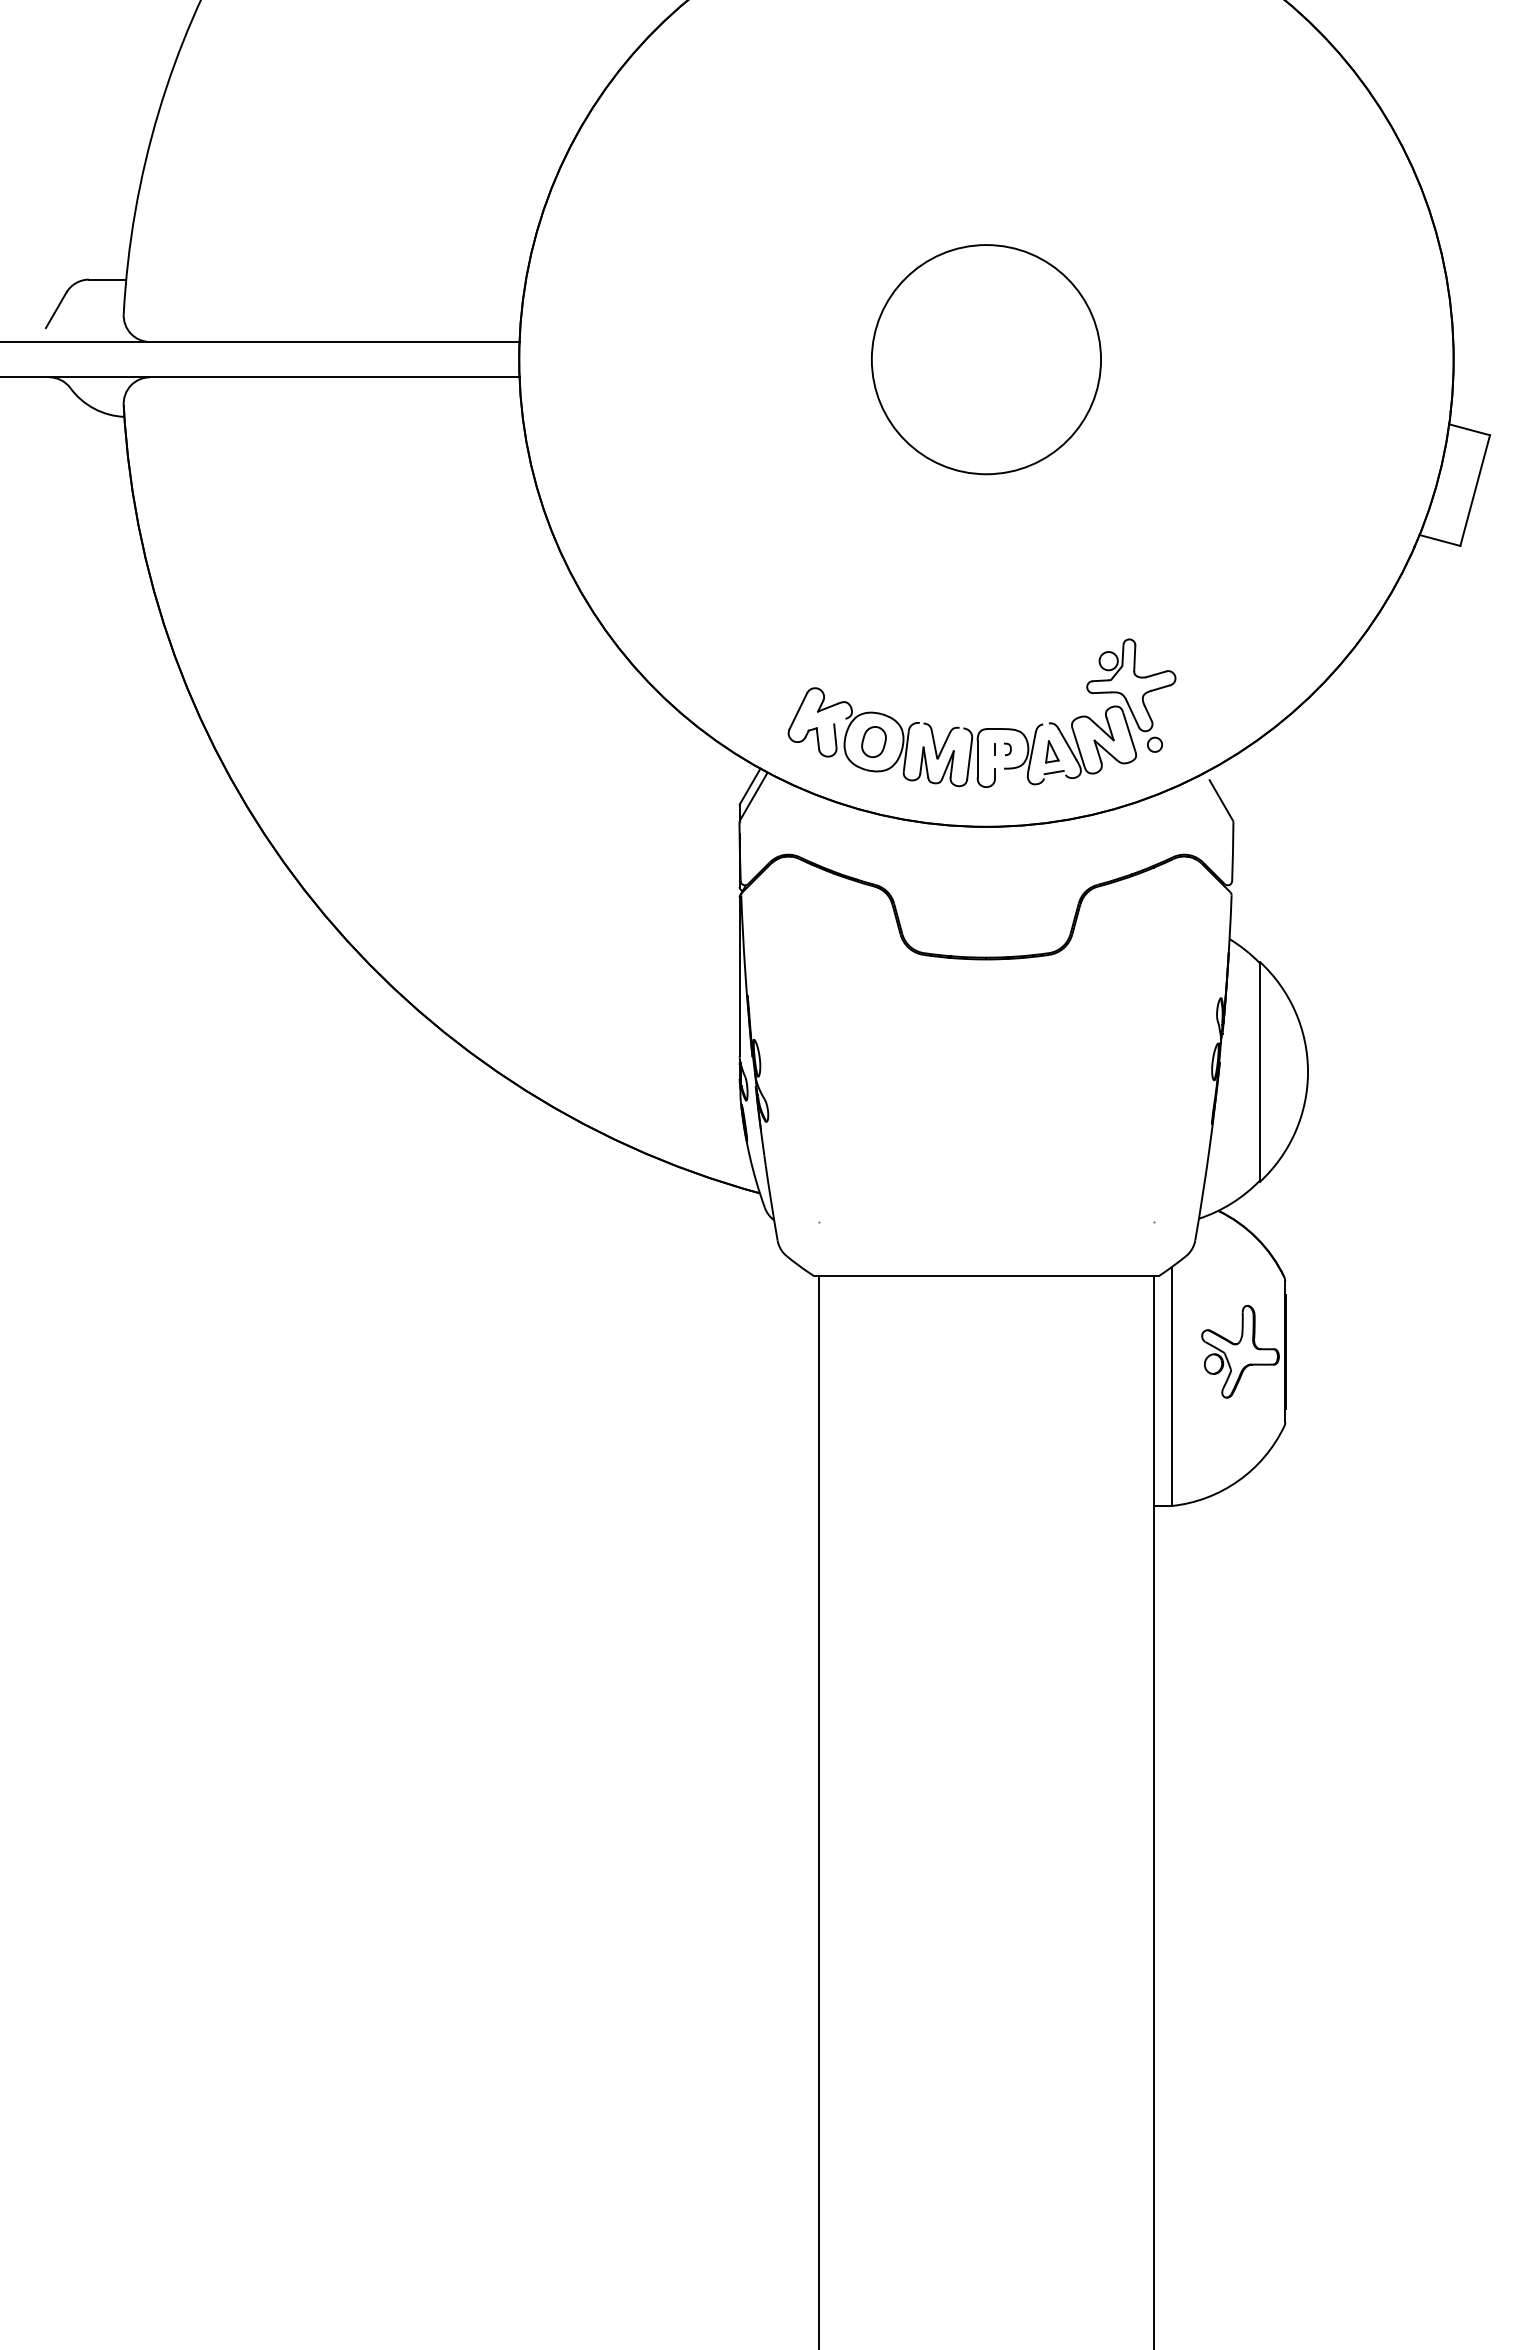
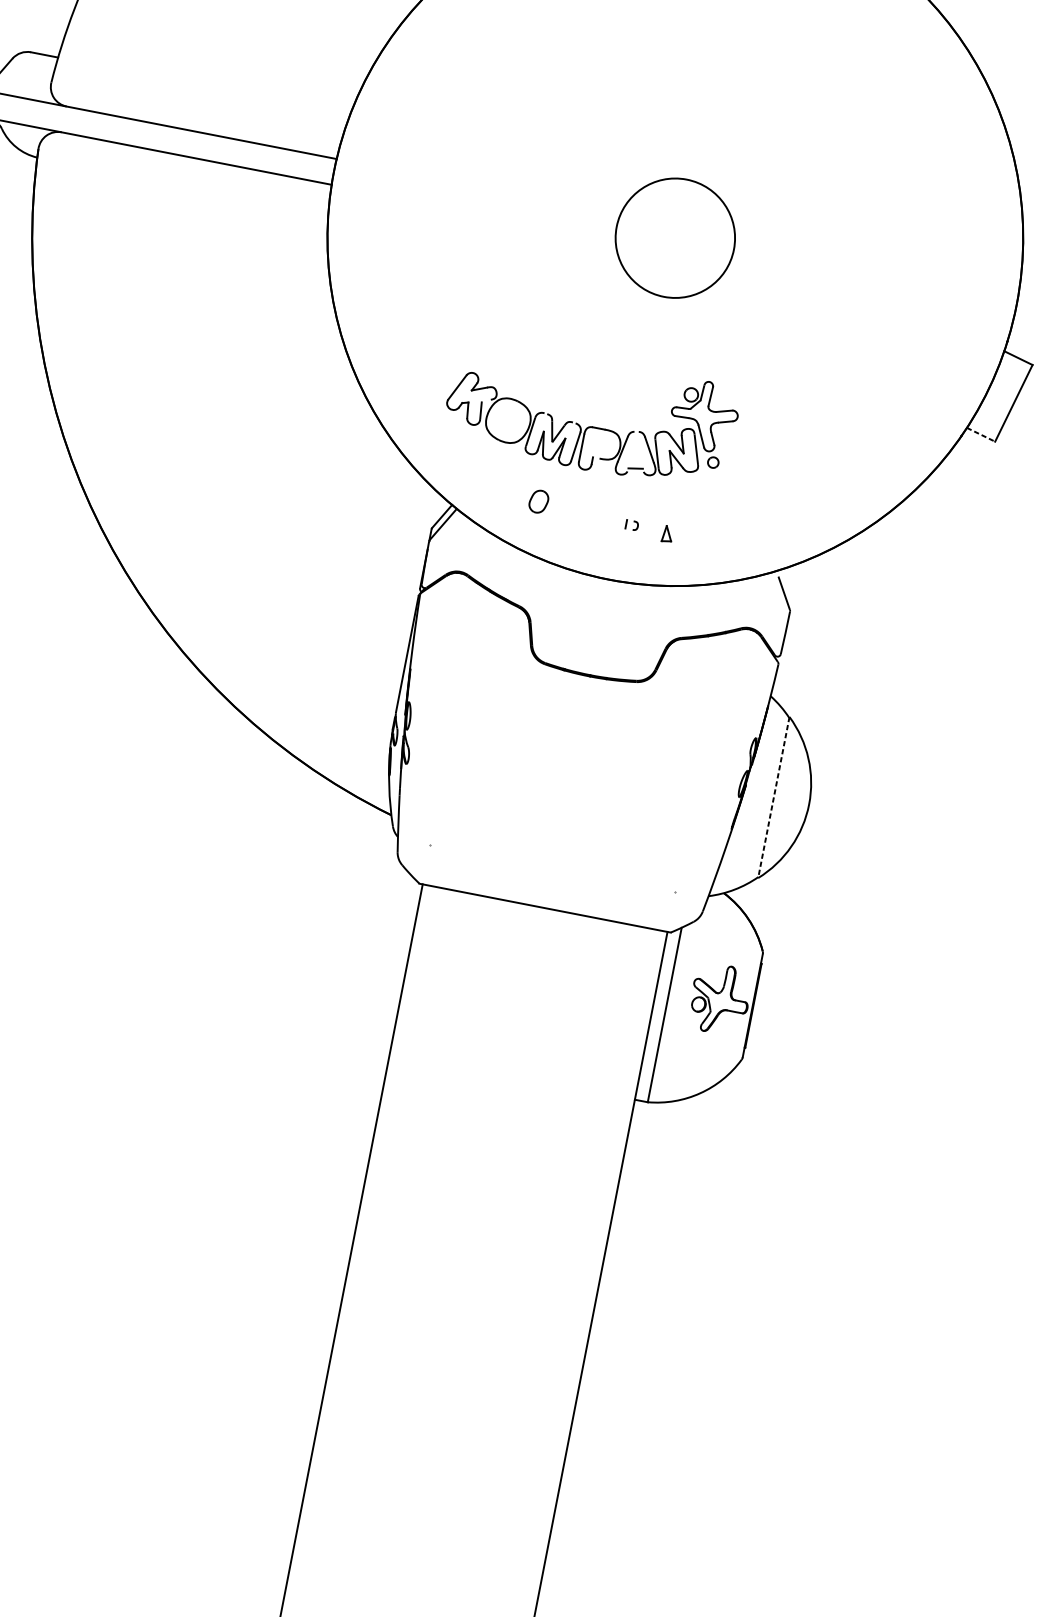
circle: (986, 359) -> (675, 238), size x0.7
line: (1440, 540) -> (981, 434), solid -> dashed
part: (983, 728) -> (590, 426), moved
line: (1259, 1072) -> (773, 797), solid -> dashed

